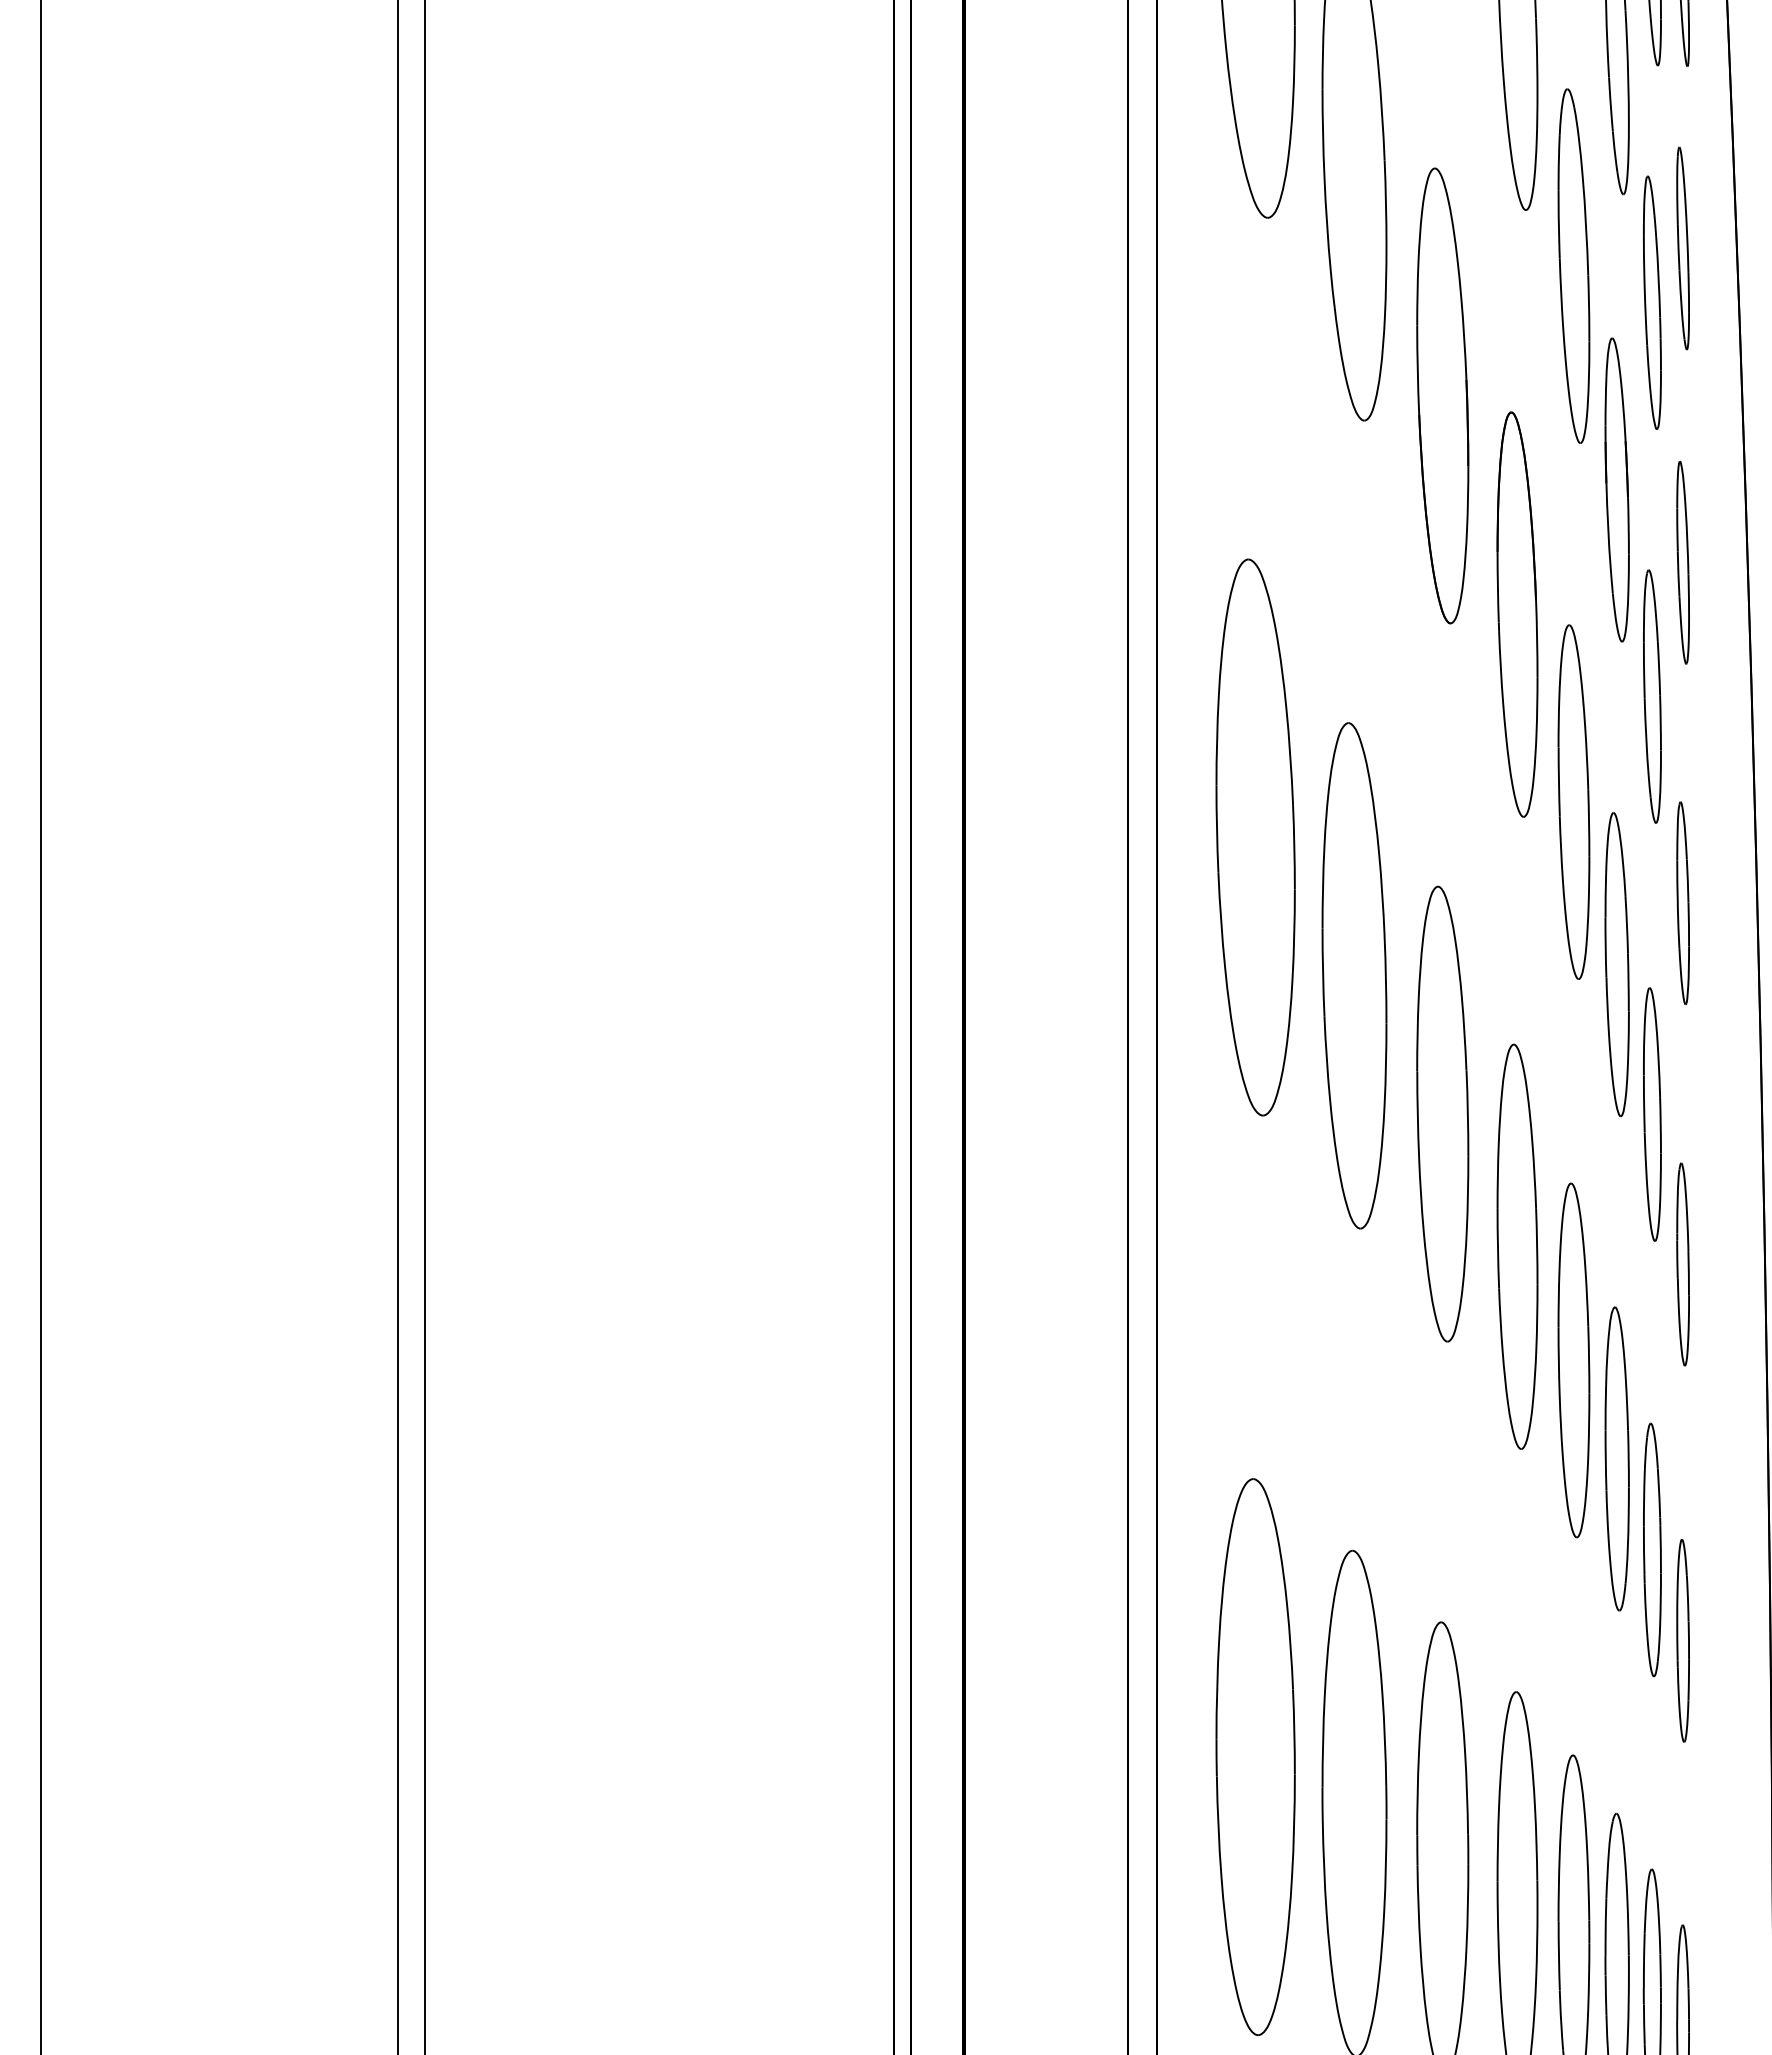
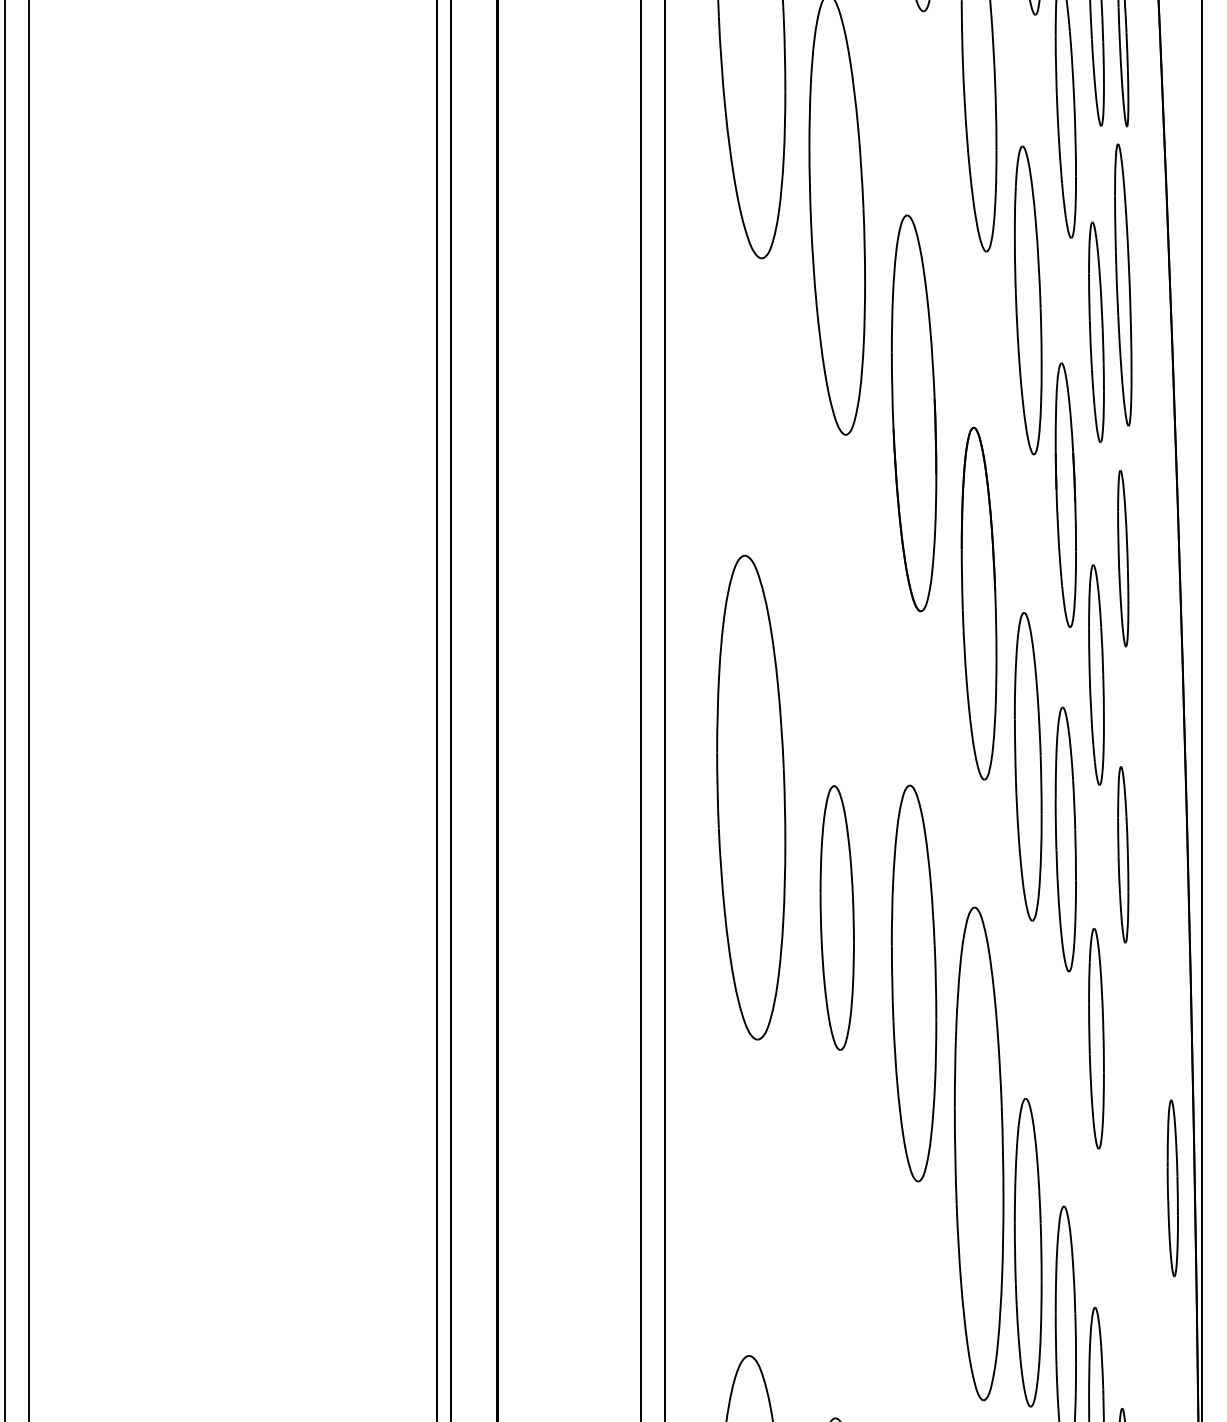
part: (1682, 248) -> (1122, 285), size x1.6
part: (1616, 964) -> (1065, 839), moved
part: (1354, 975) -> (837, 917), size x0.6
part: (1442, 1113) -> (913, 982), moved
part: (1517, 1246) -> (979, 1153), size x1.4
part: (1682, 1264) -> (1172, 1188), moved

